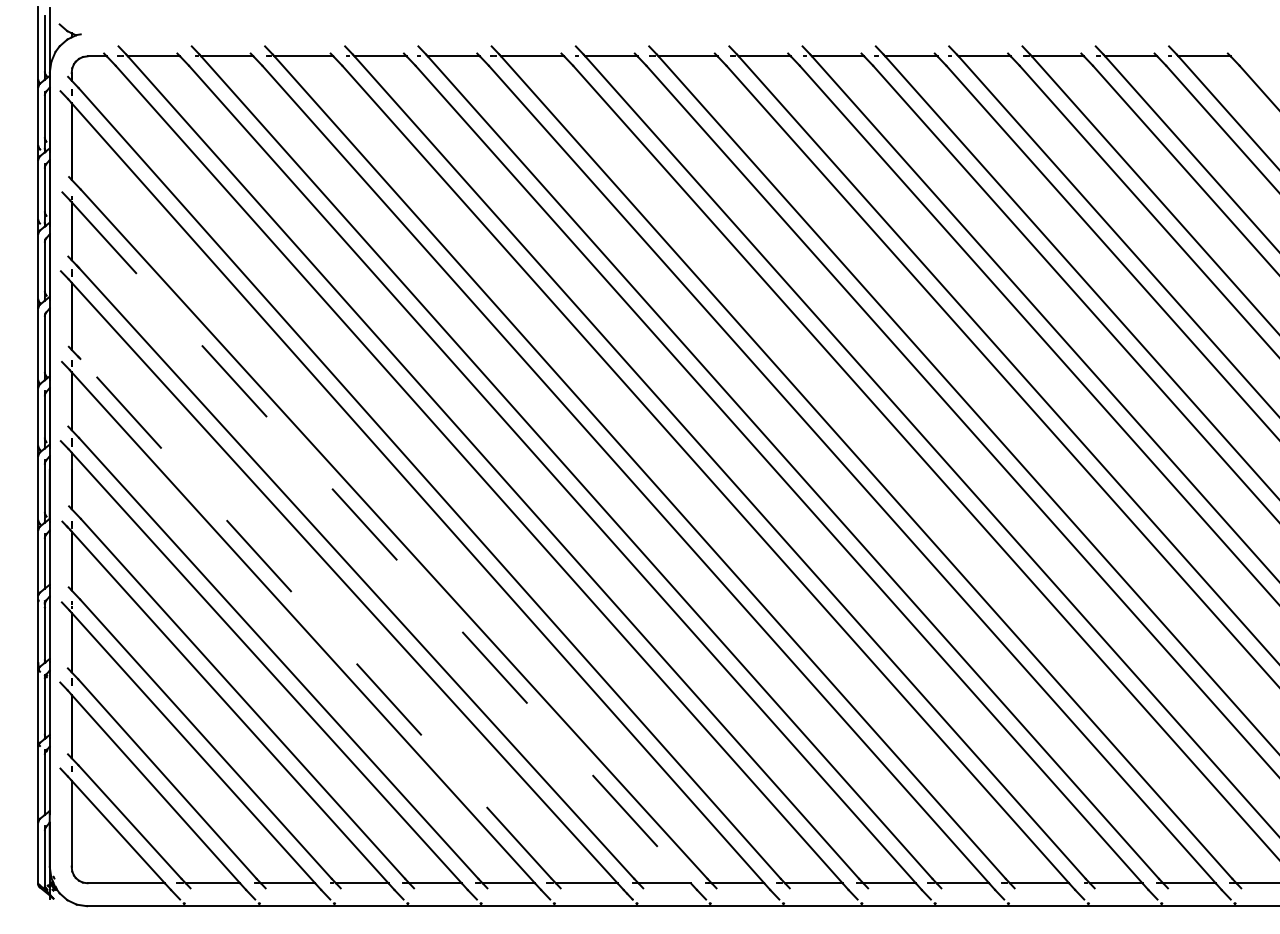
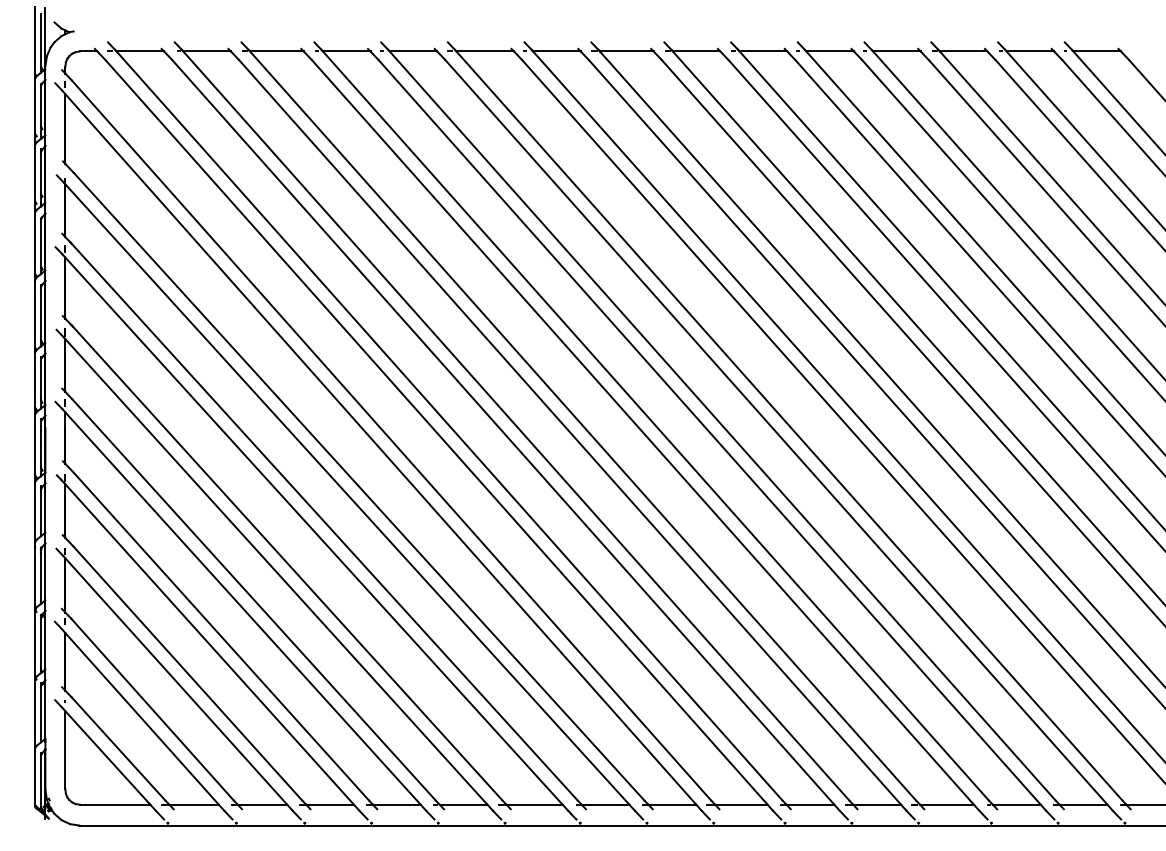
line: (381, 543) -> (347, 495), dashed -> solid
line: (316, 618) -> (288, 563), dashed -> solid

